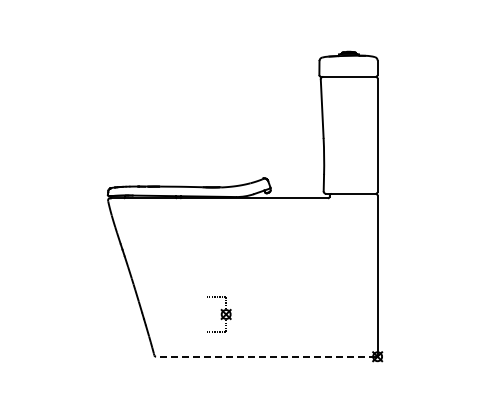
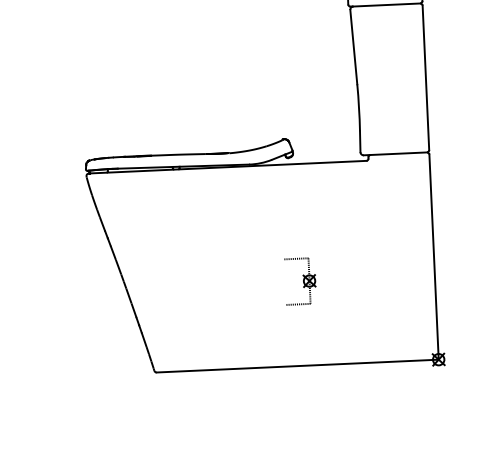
part: (219, 314) -> (301, 281), moved
line: (265, 356) -> (295, 365), dashed -> solid

